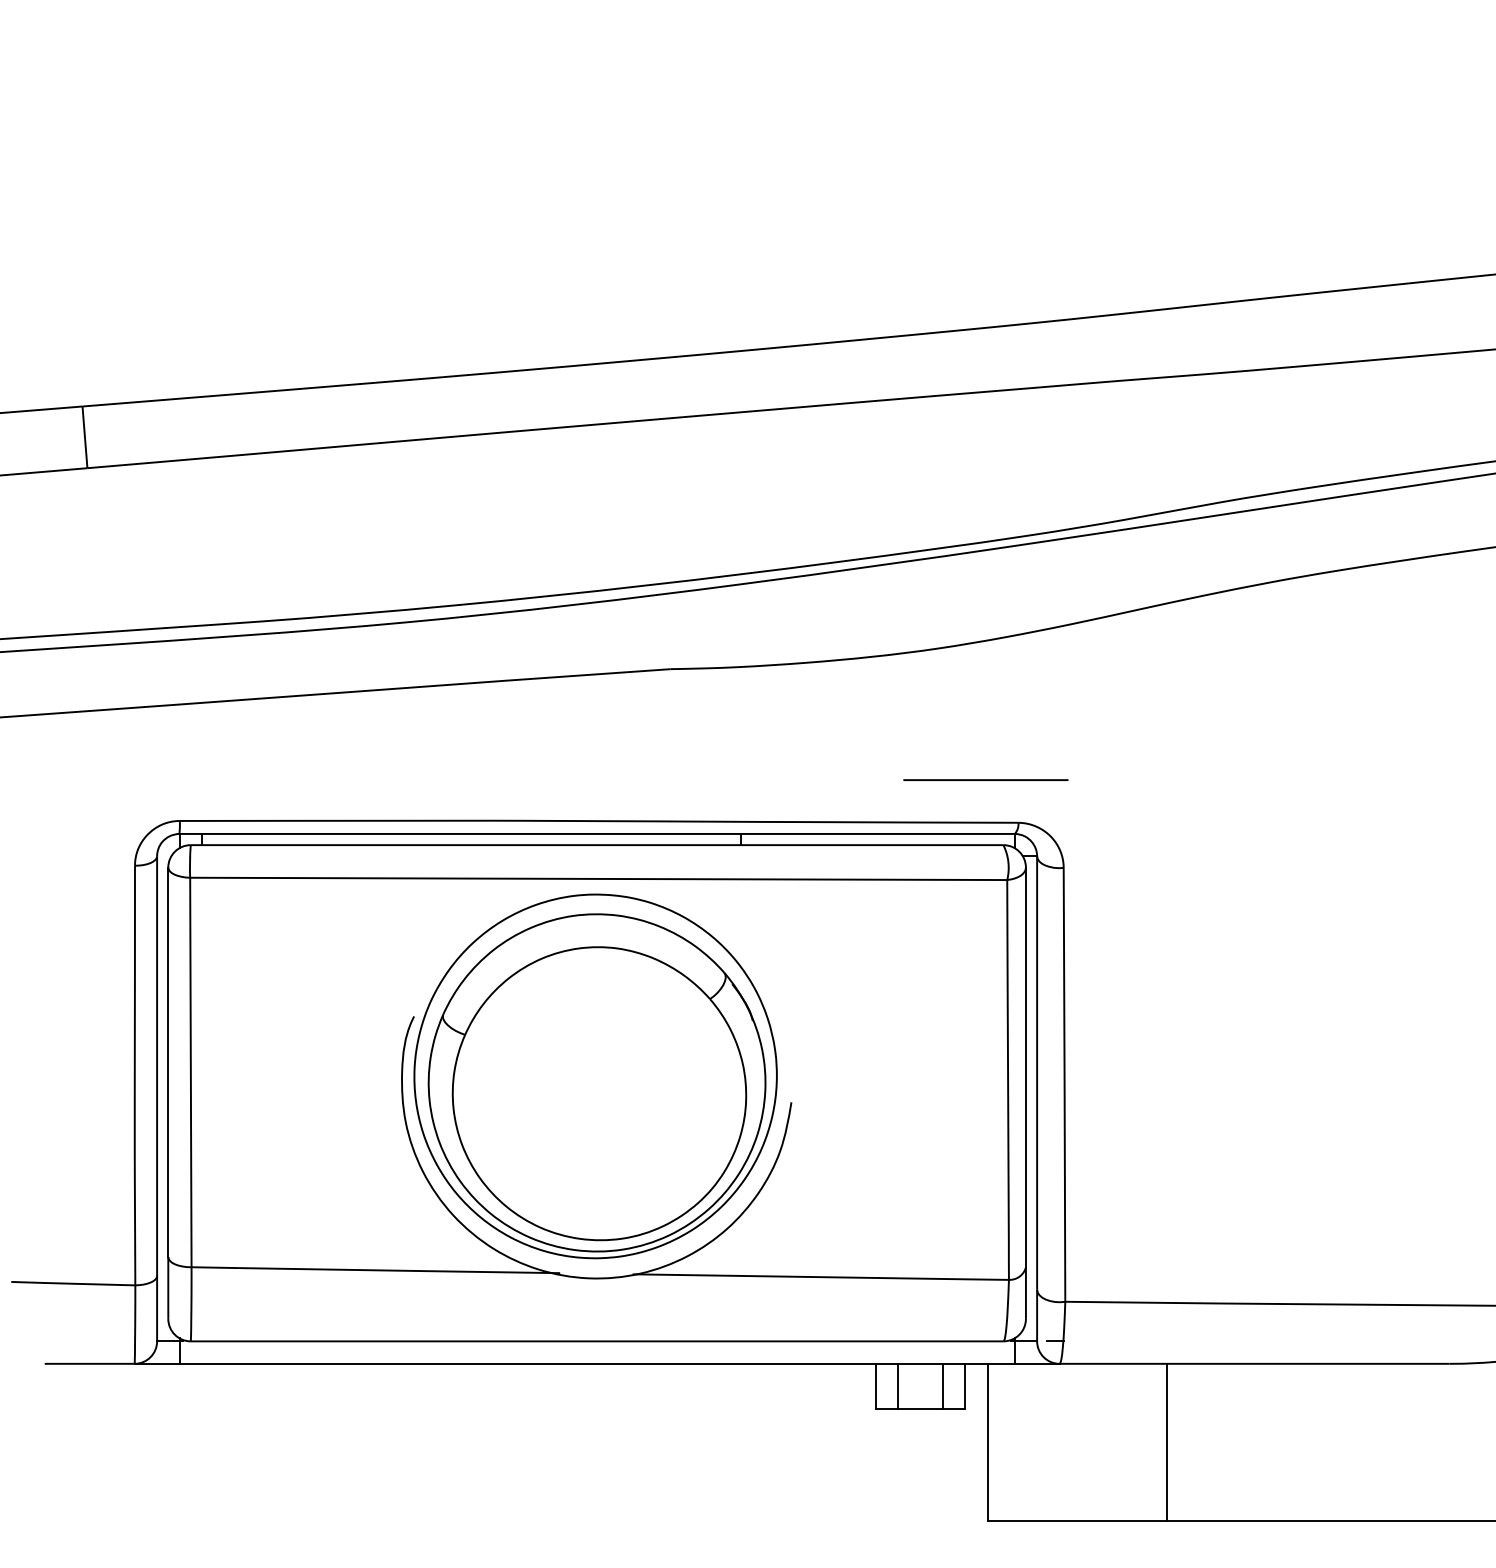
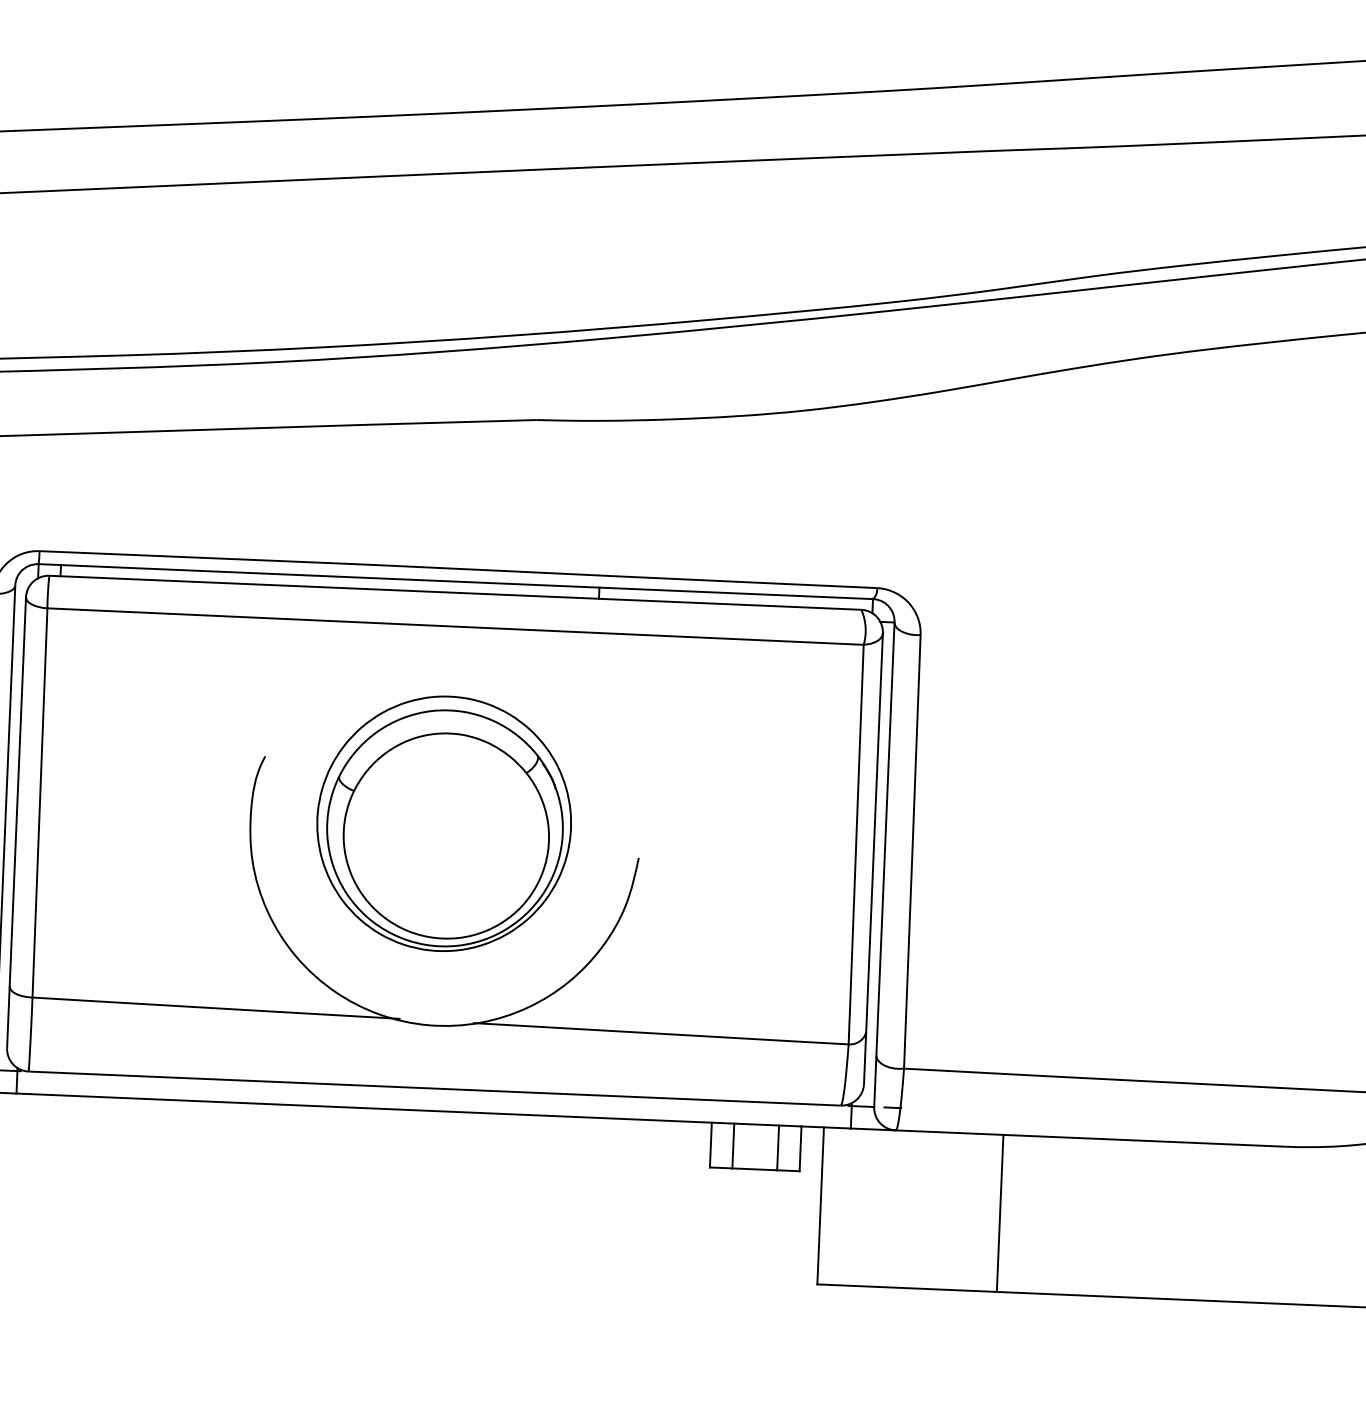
line: (985, 779) -> (846, 543), removed
part: (595, 1076) -> (444, 823), size x0.7

